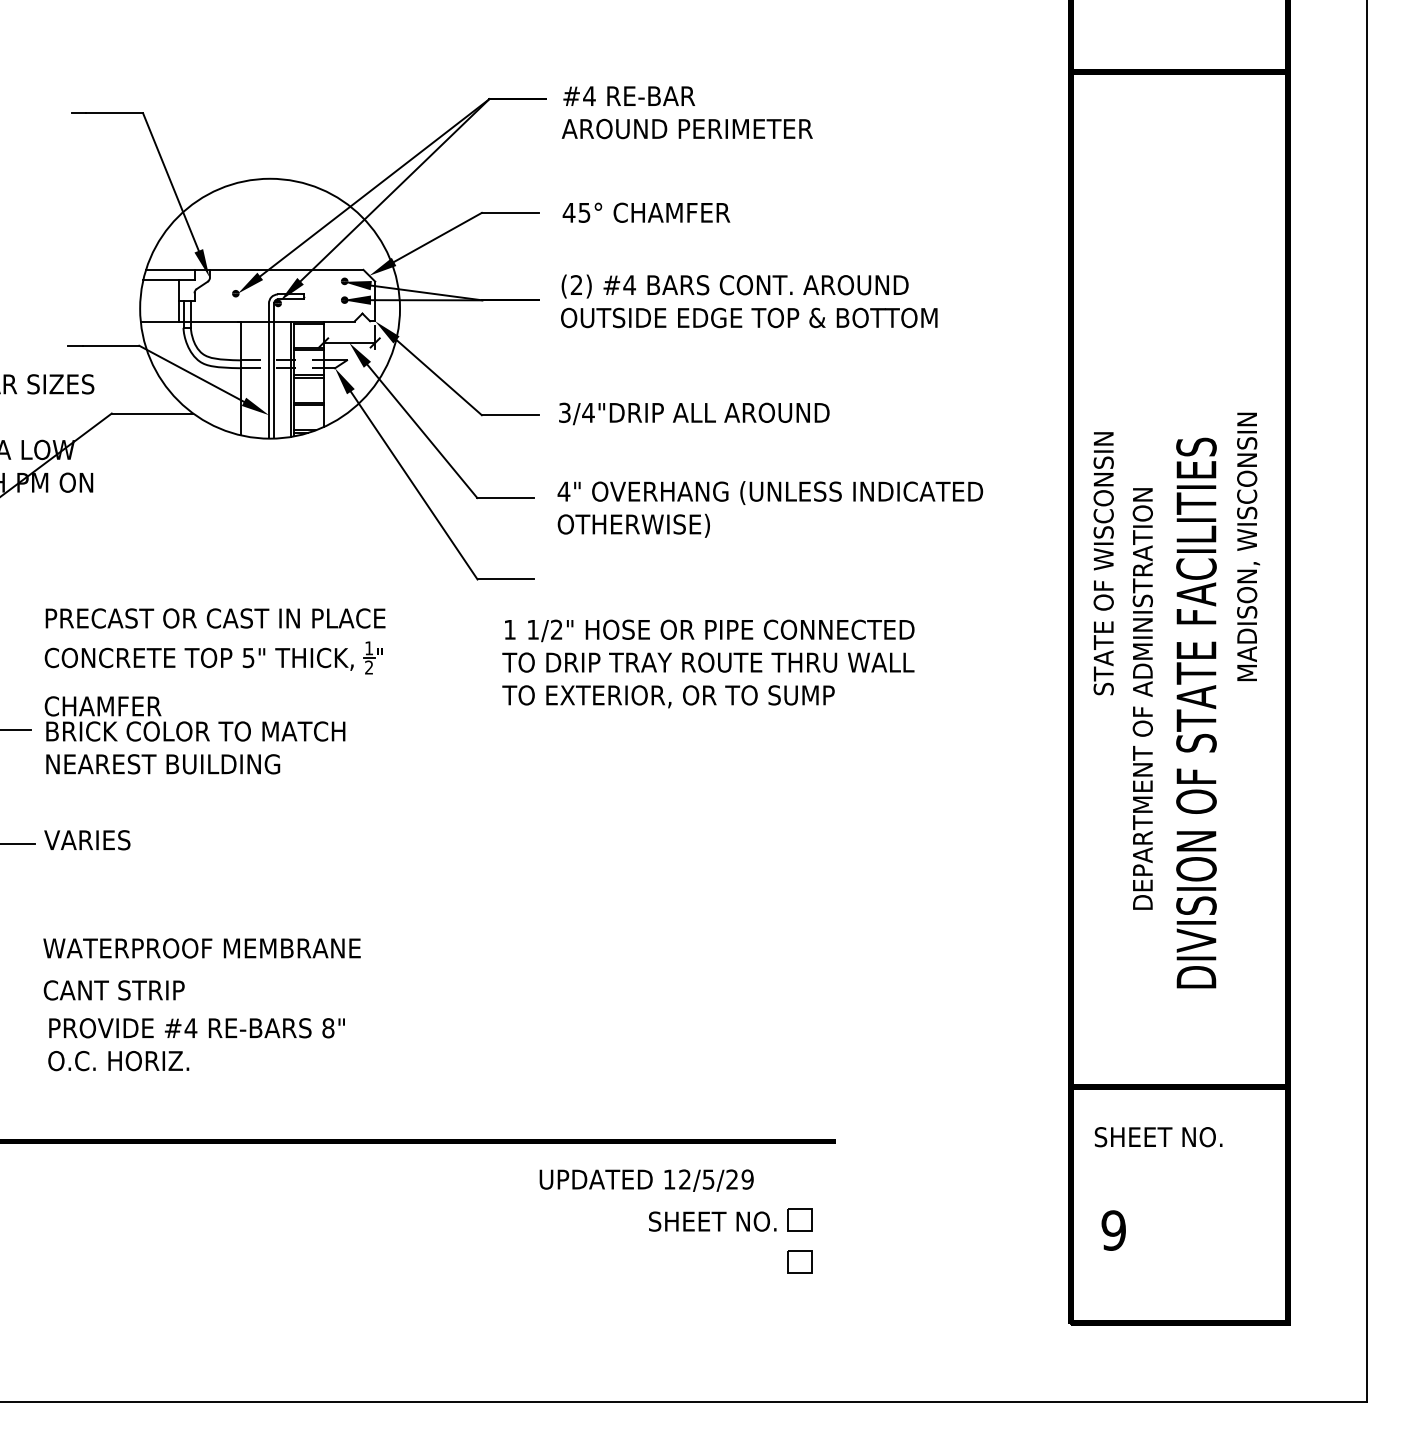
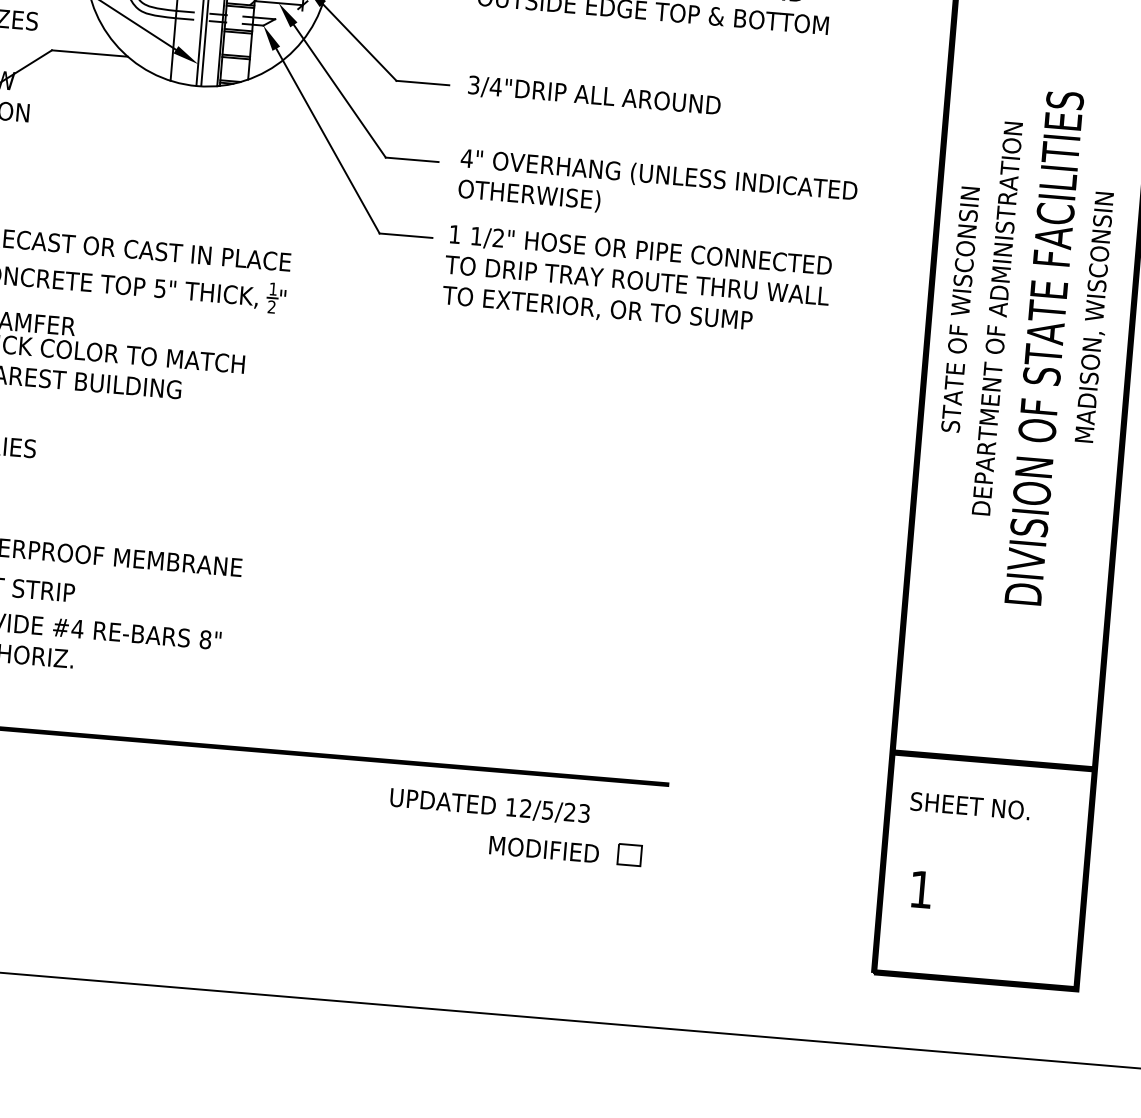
text: (1248, 546) -> (1095, 317), moved
text: (1103, 563) -> (960, 309), moved
text: (708, 663) -> (637, 281), moved
text: (1142, 698) -> (997, 318), moved
text: (1196, 712) -> (1044, 347), moved
text: (747, 1179) -> (584, 813), 12/5/29 -> 12/5/23
text: (712, 1221) -> (548, 849), SHEET NO. -> MODIFIED
text: (1113, 1230) -> (920, 889), 9 -> 1
part: (799, 1261) -> (626, 893), removed

